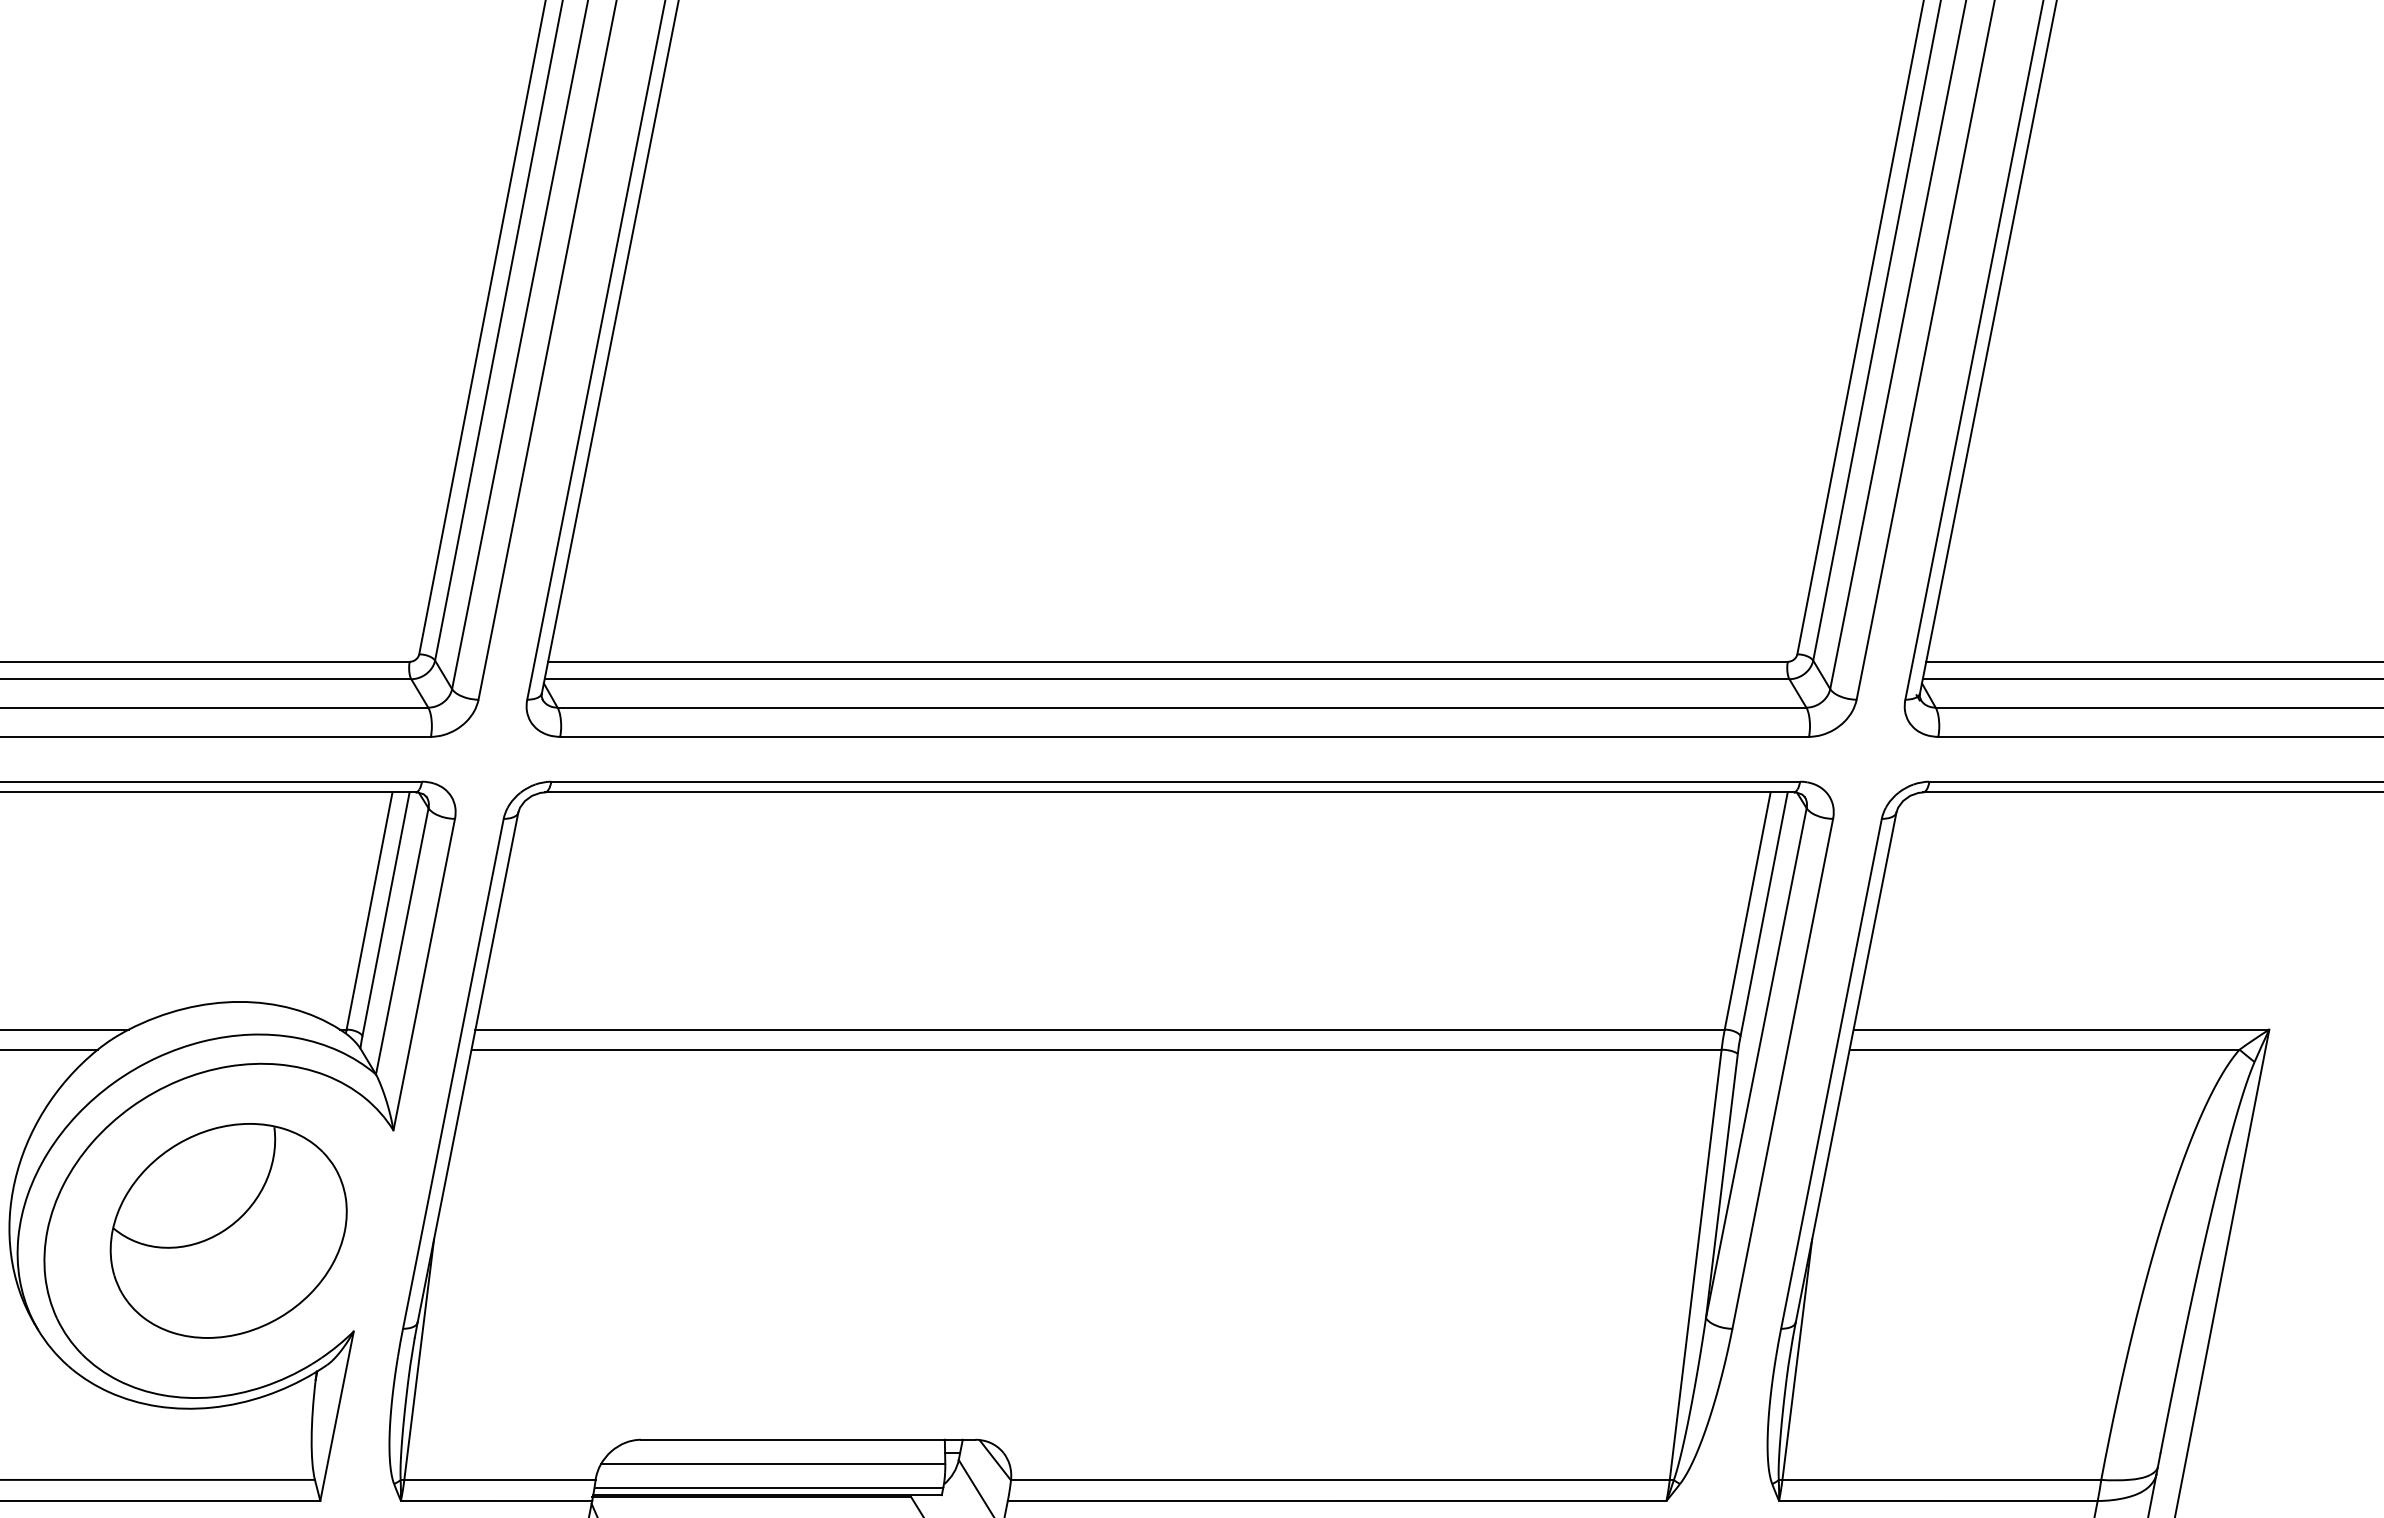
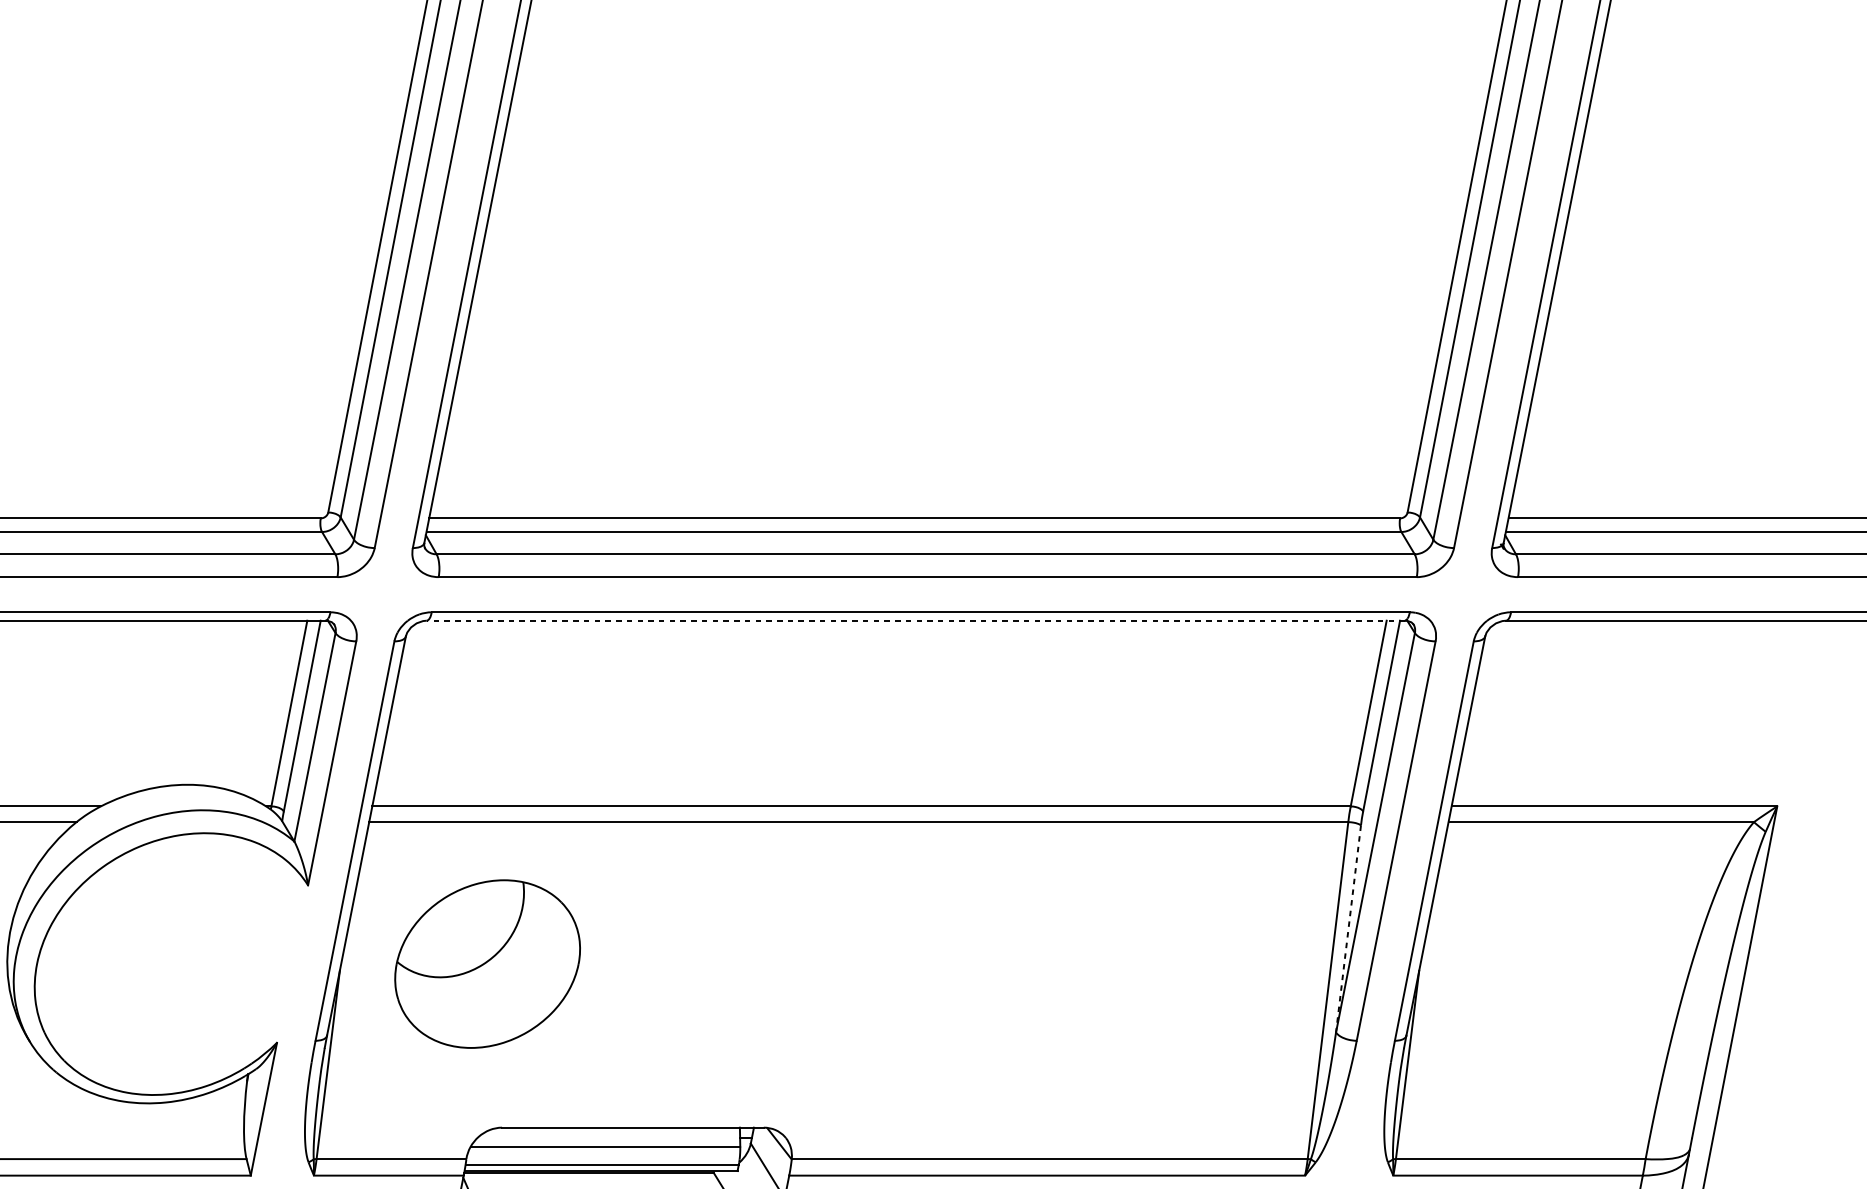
line: (1168, 792) -> (915, 620), solid -> dashed
line: (1721, 1186) -> (1348, 929), solid -> dashed
part: (228, 1230) -> (487, 963), moved

